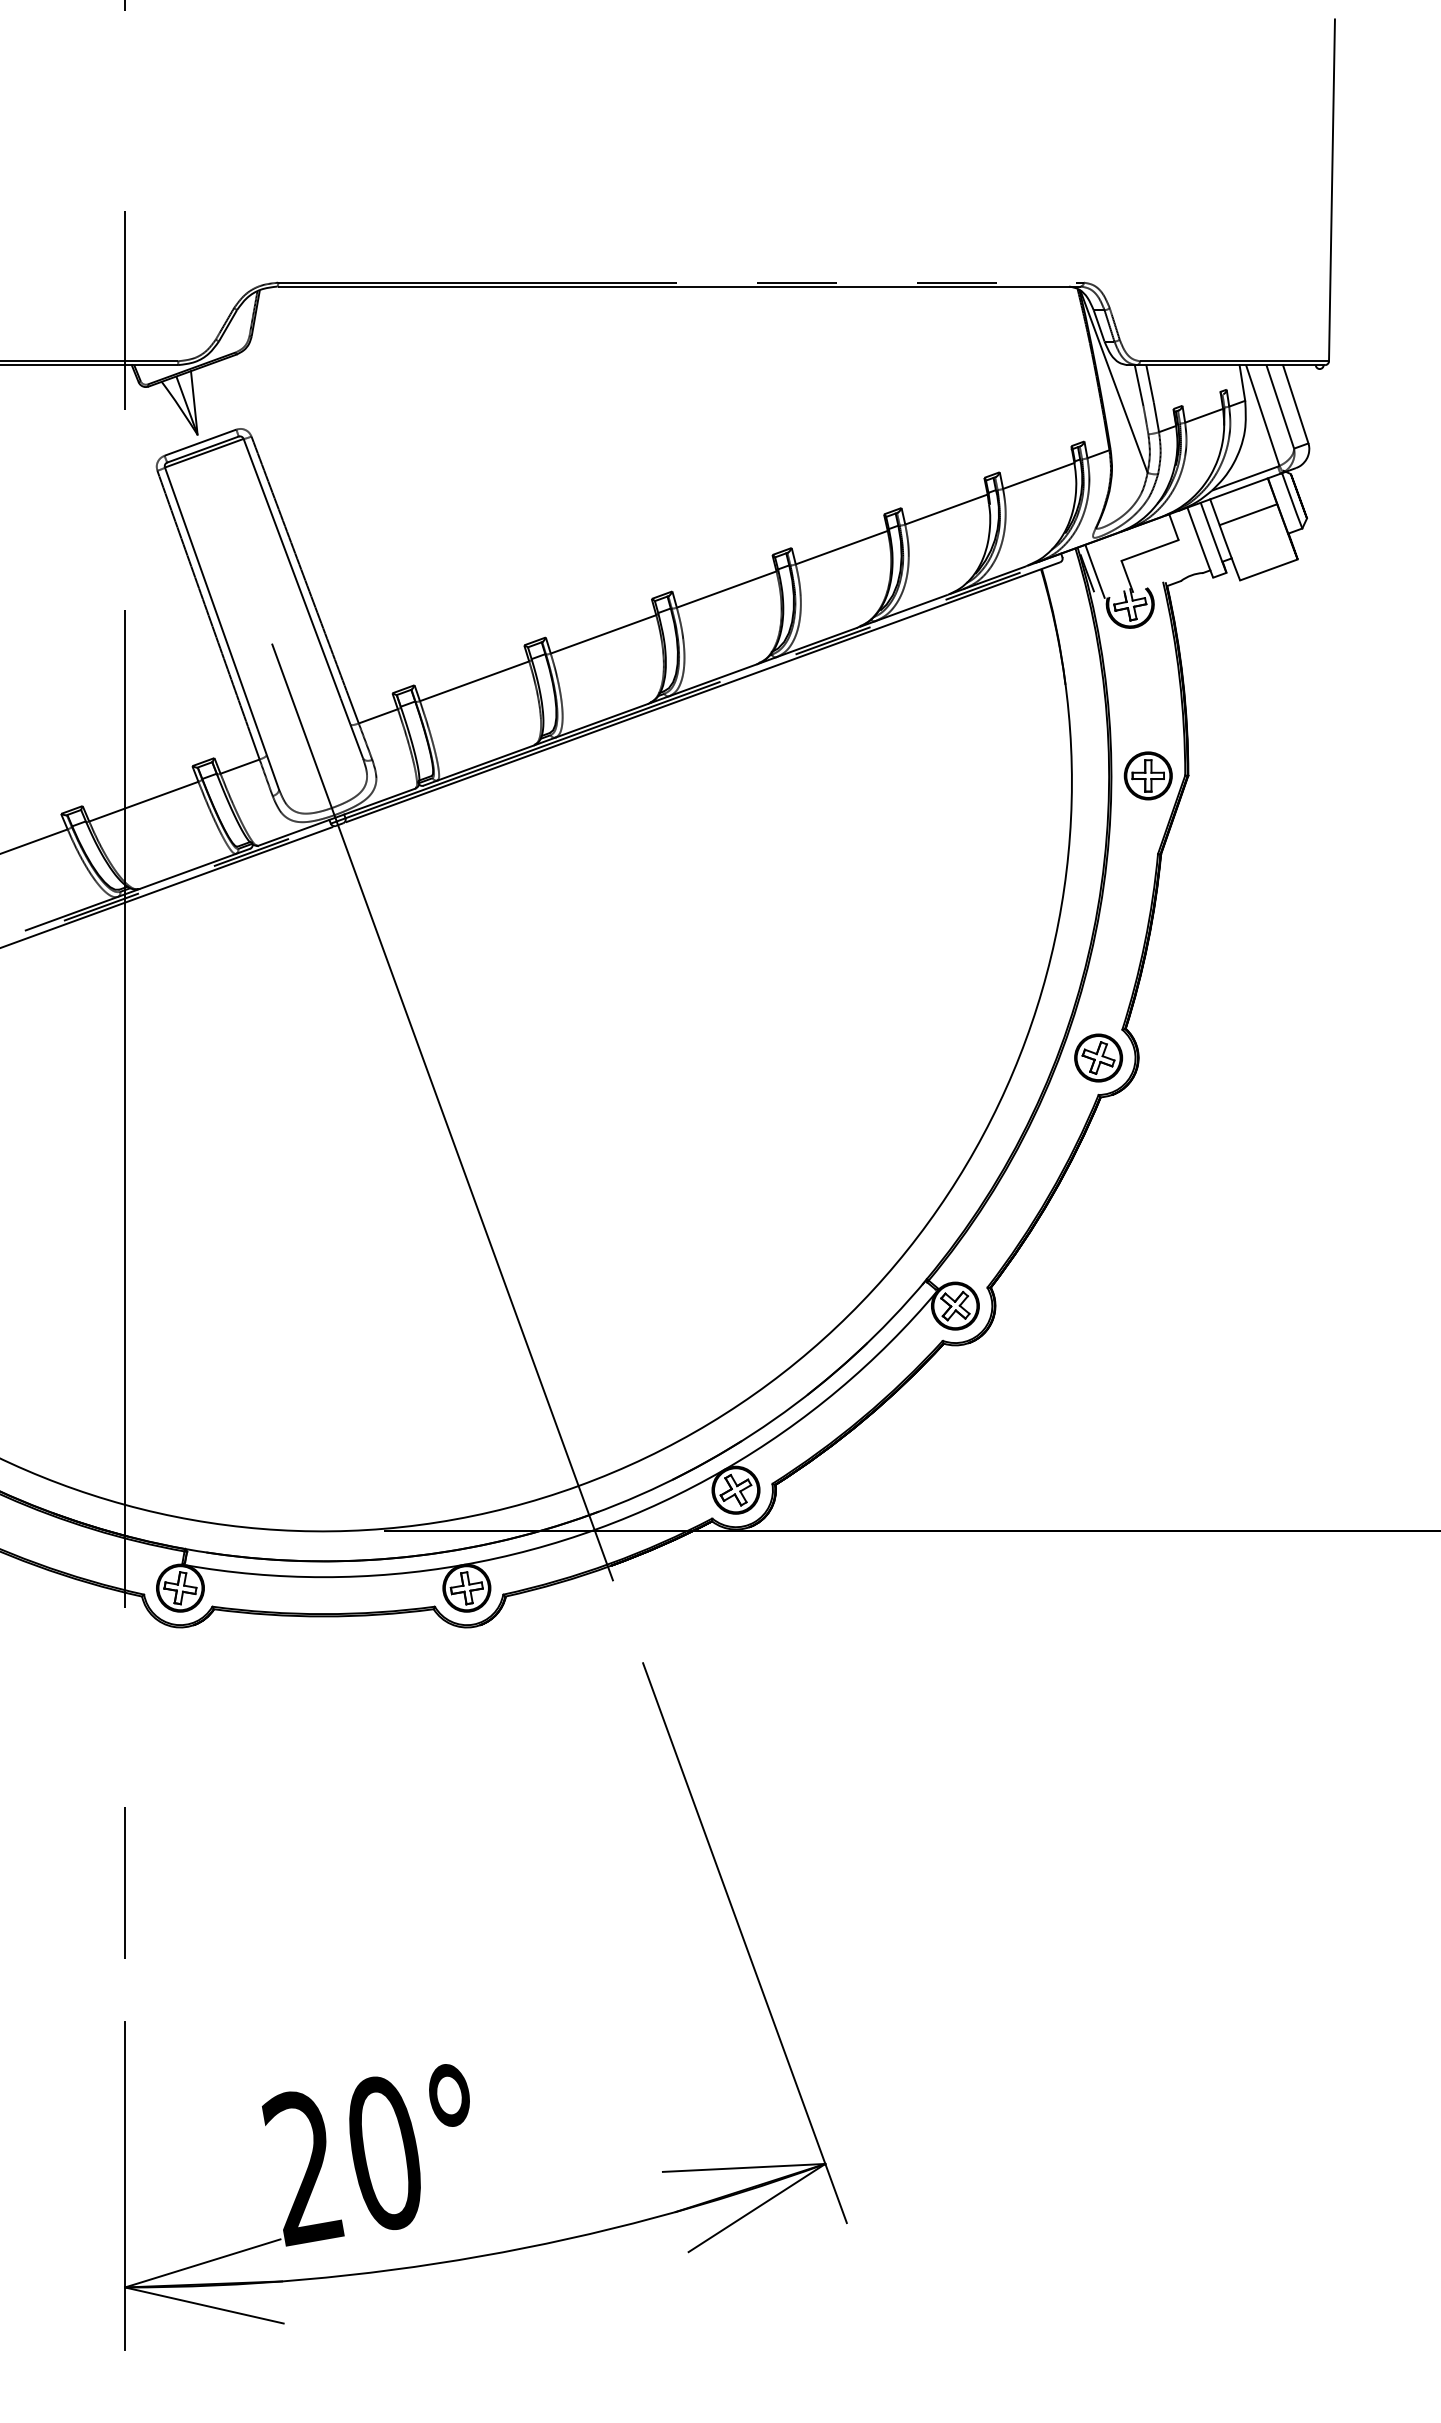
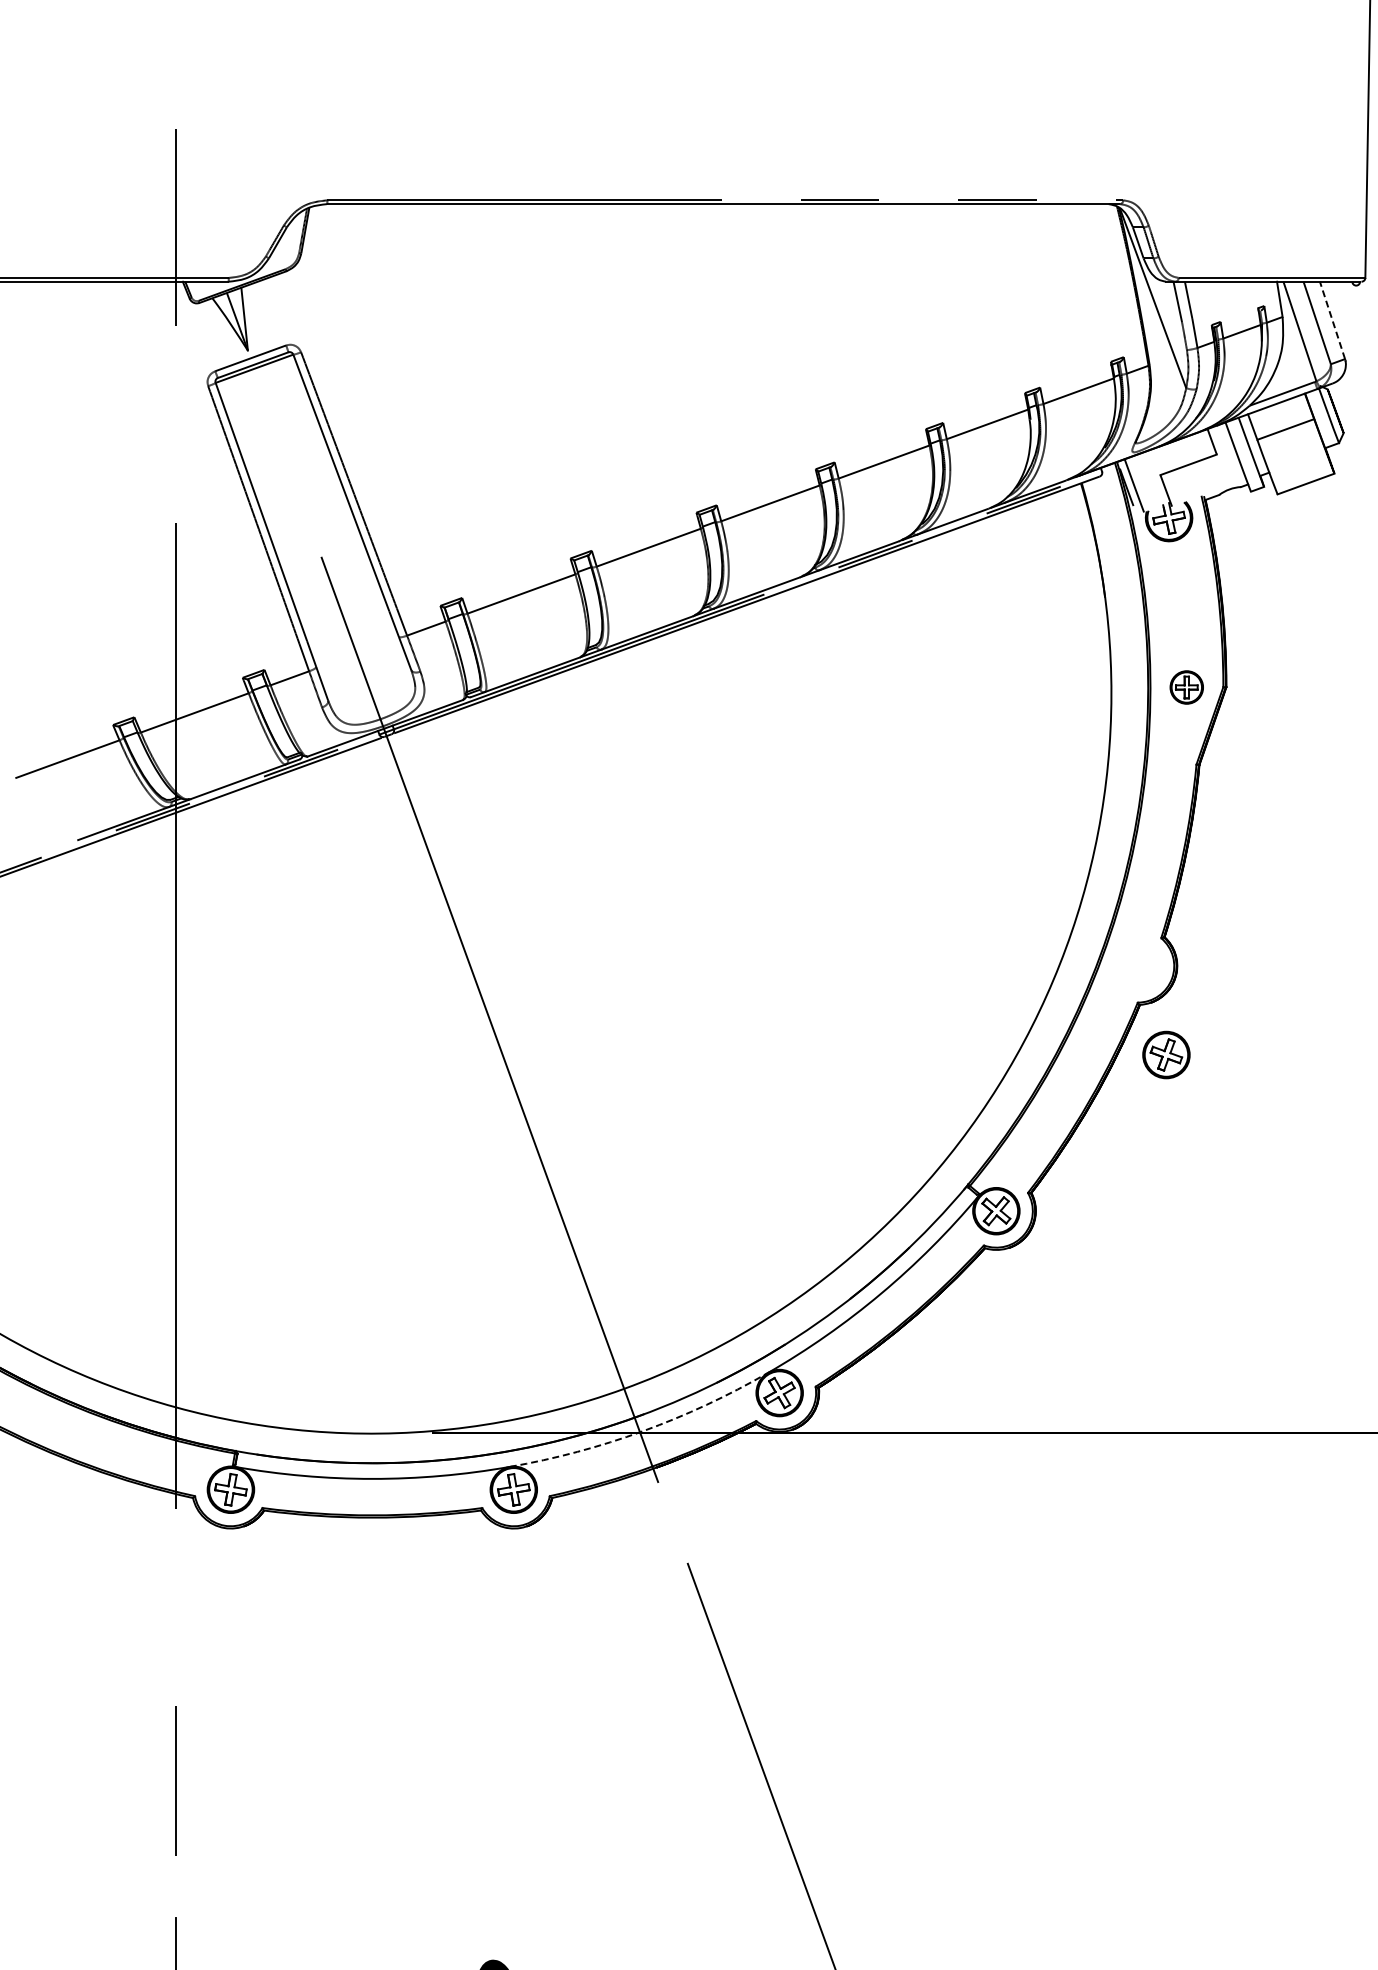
line: (1295, 403) -> (1332, 319), solid -> dashed
part: (1147, 775) -> (1186, 687), size x0.7
part: (1098, 1057) -> (1166, 1054), moved
arc: (597, 1528) -> (642, 1430), solid -> dashed

